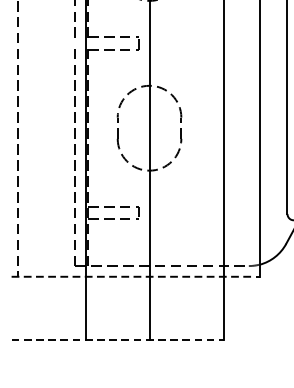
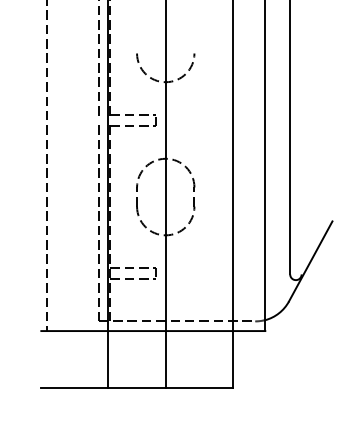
line: (135, 277) -> (153, 331), dashed -> solid
line: (118, 340) -> (137, 388), dashed -> solid

